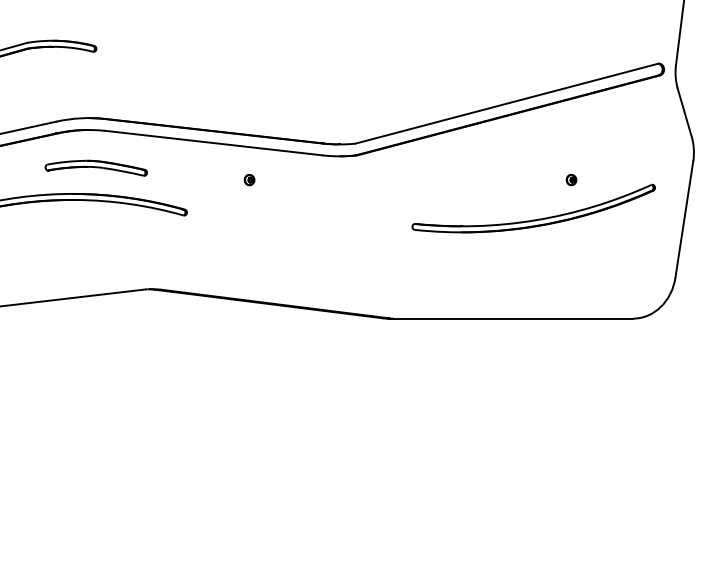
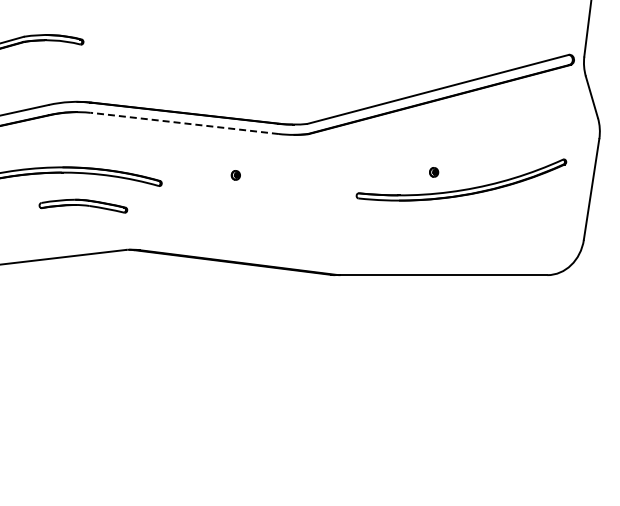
line: (213, 143) -> (184, 123), solid -> dashed
part: (96, 167) -> (83, 205), moved
part: (249, 180) -> (235, 175), moved
part: (572, 180) -> (434, 172), moved

